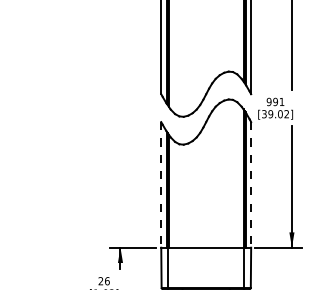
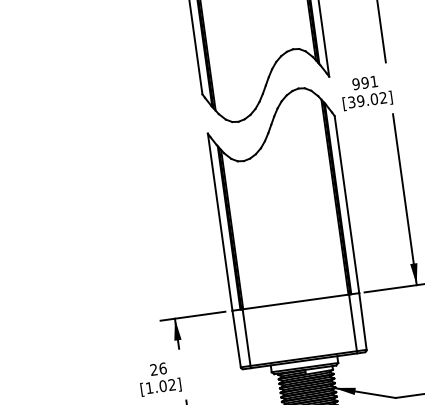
line: (161, 184) -> (220, 221), dashed -> solid
line: (251, 184) -> (347, 203), dashed -> solid

